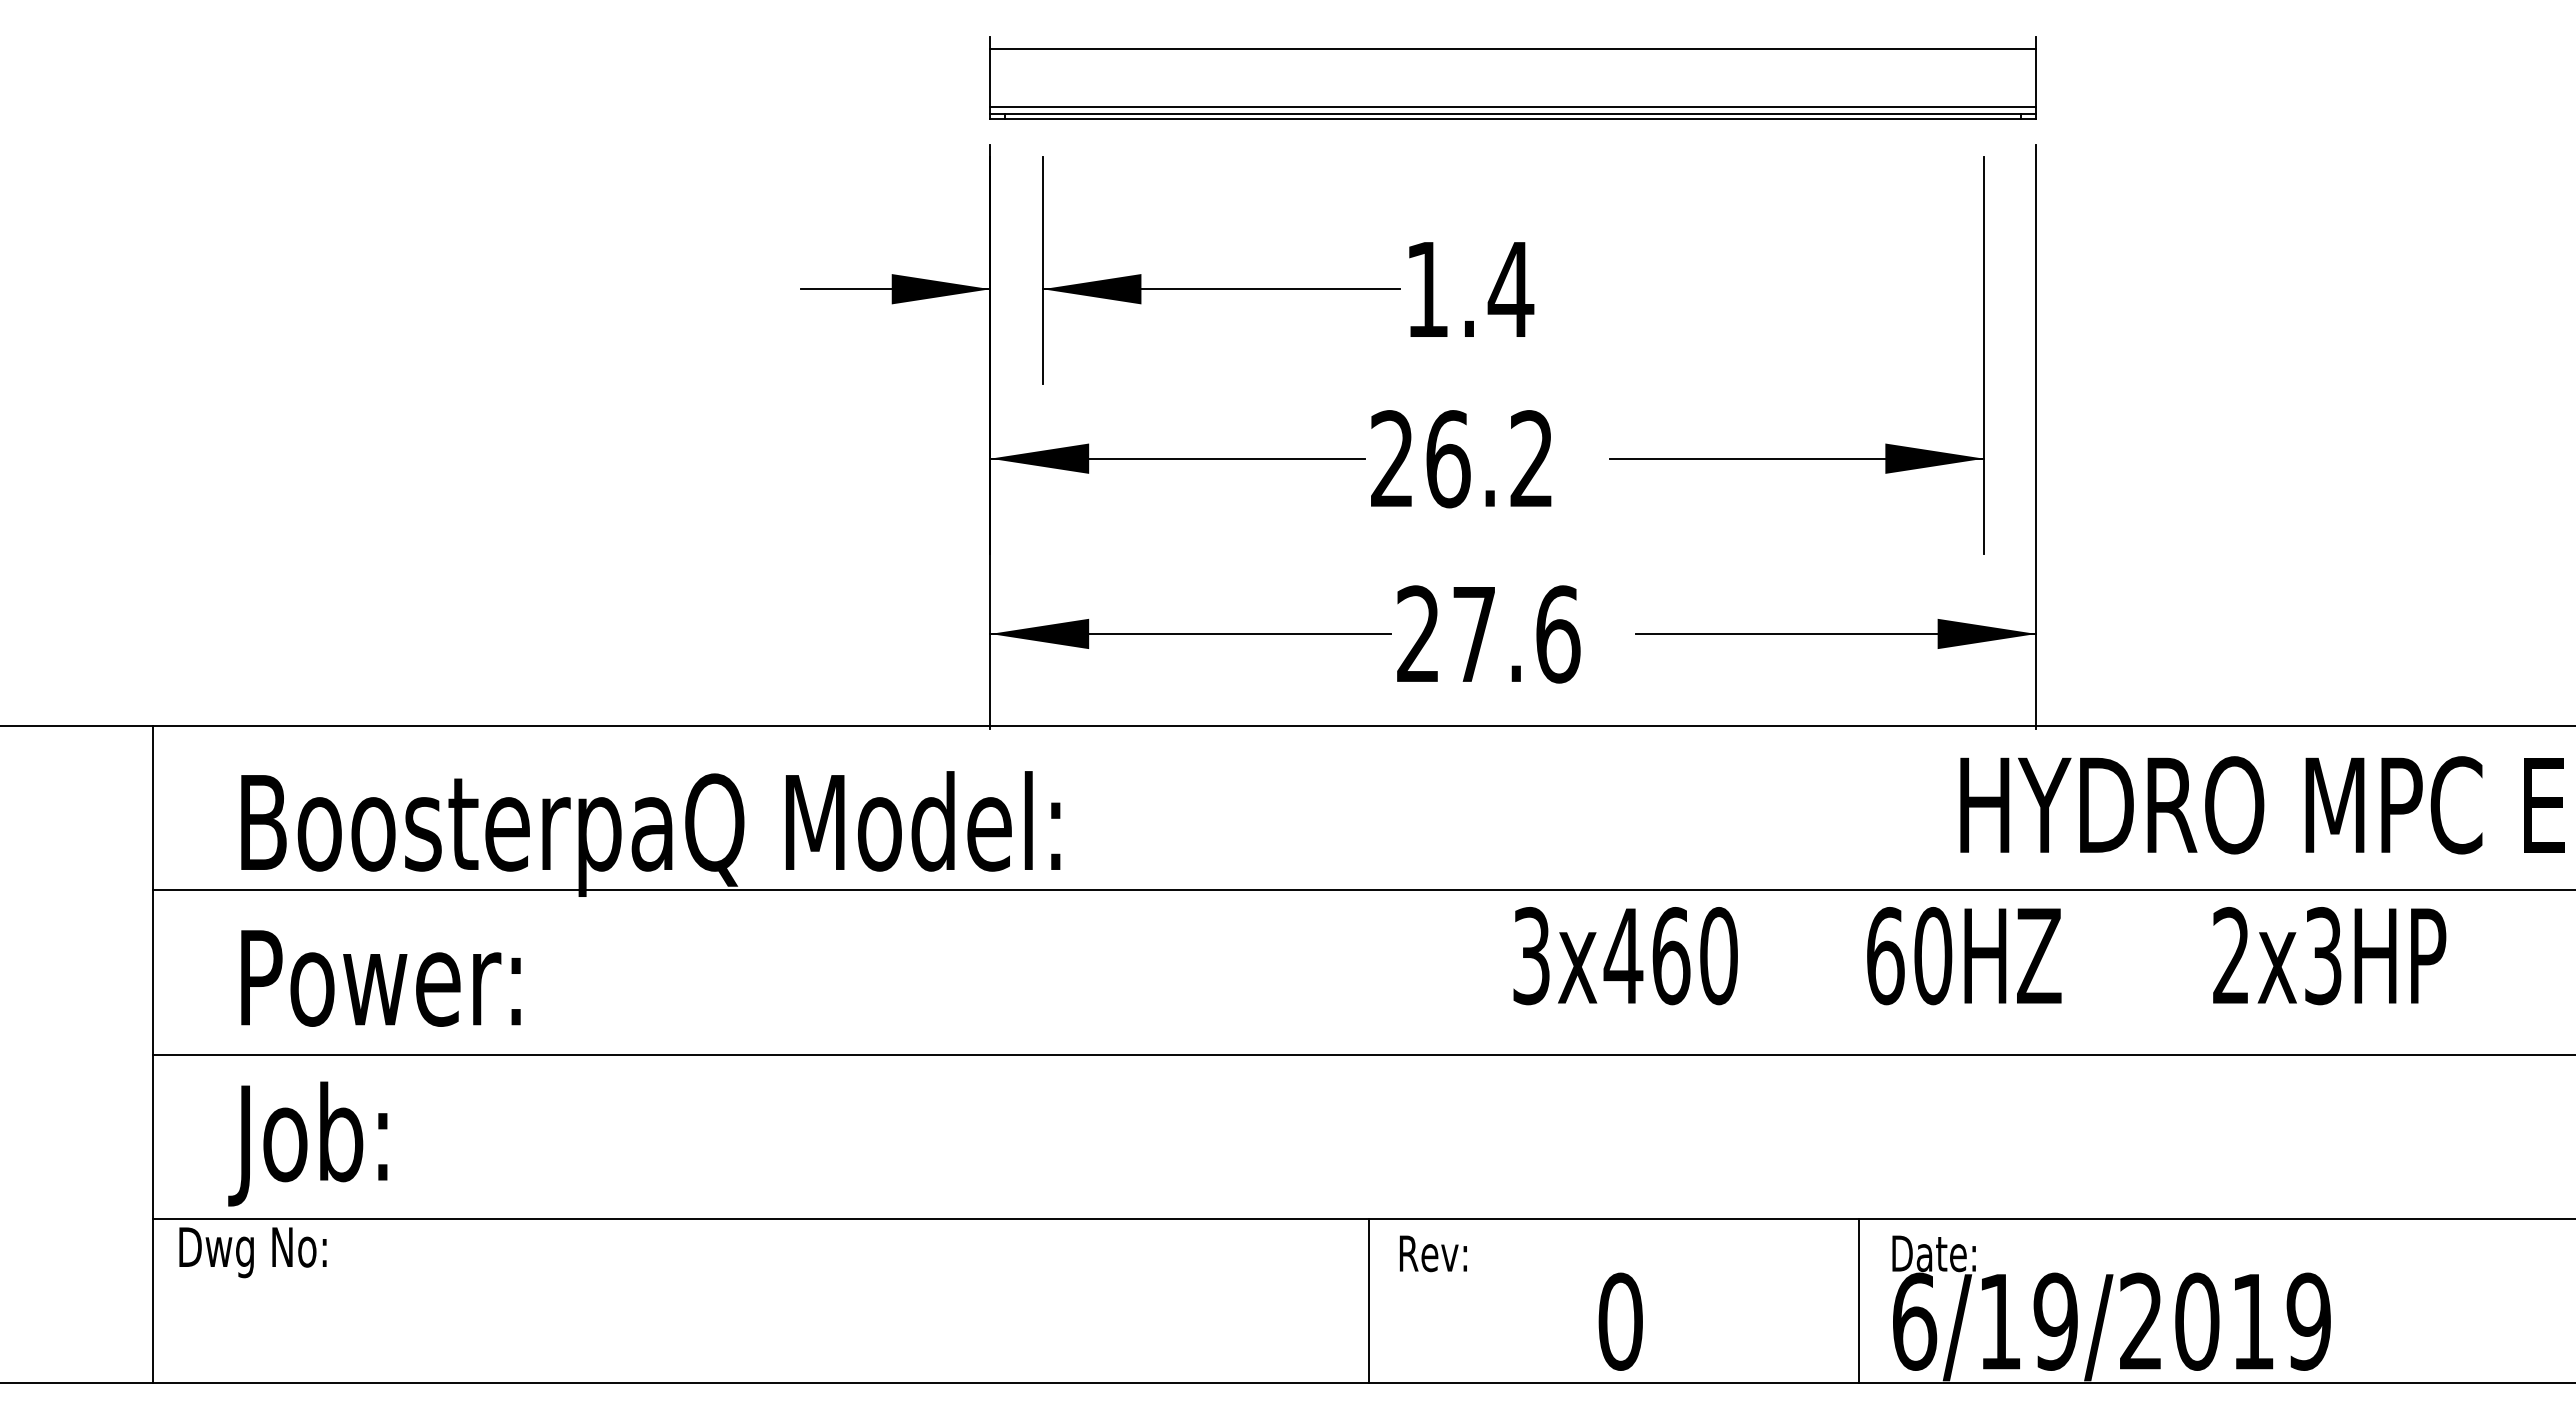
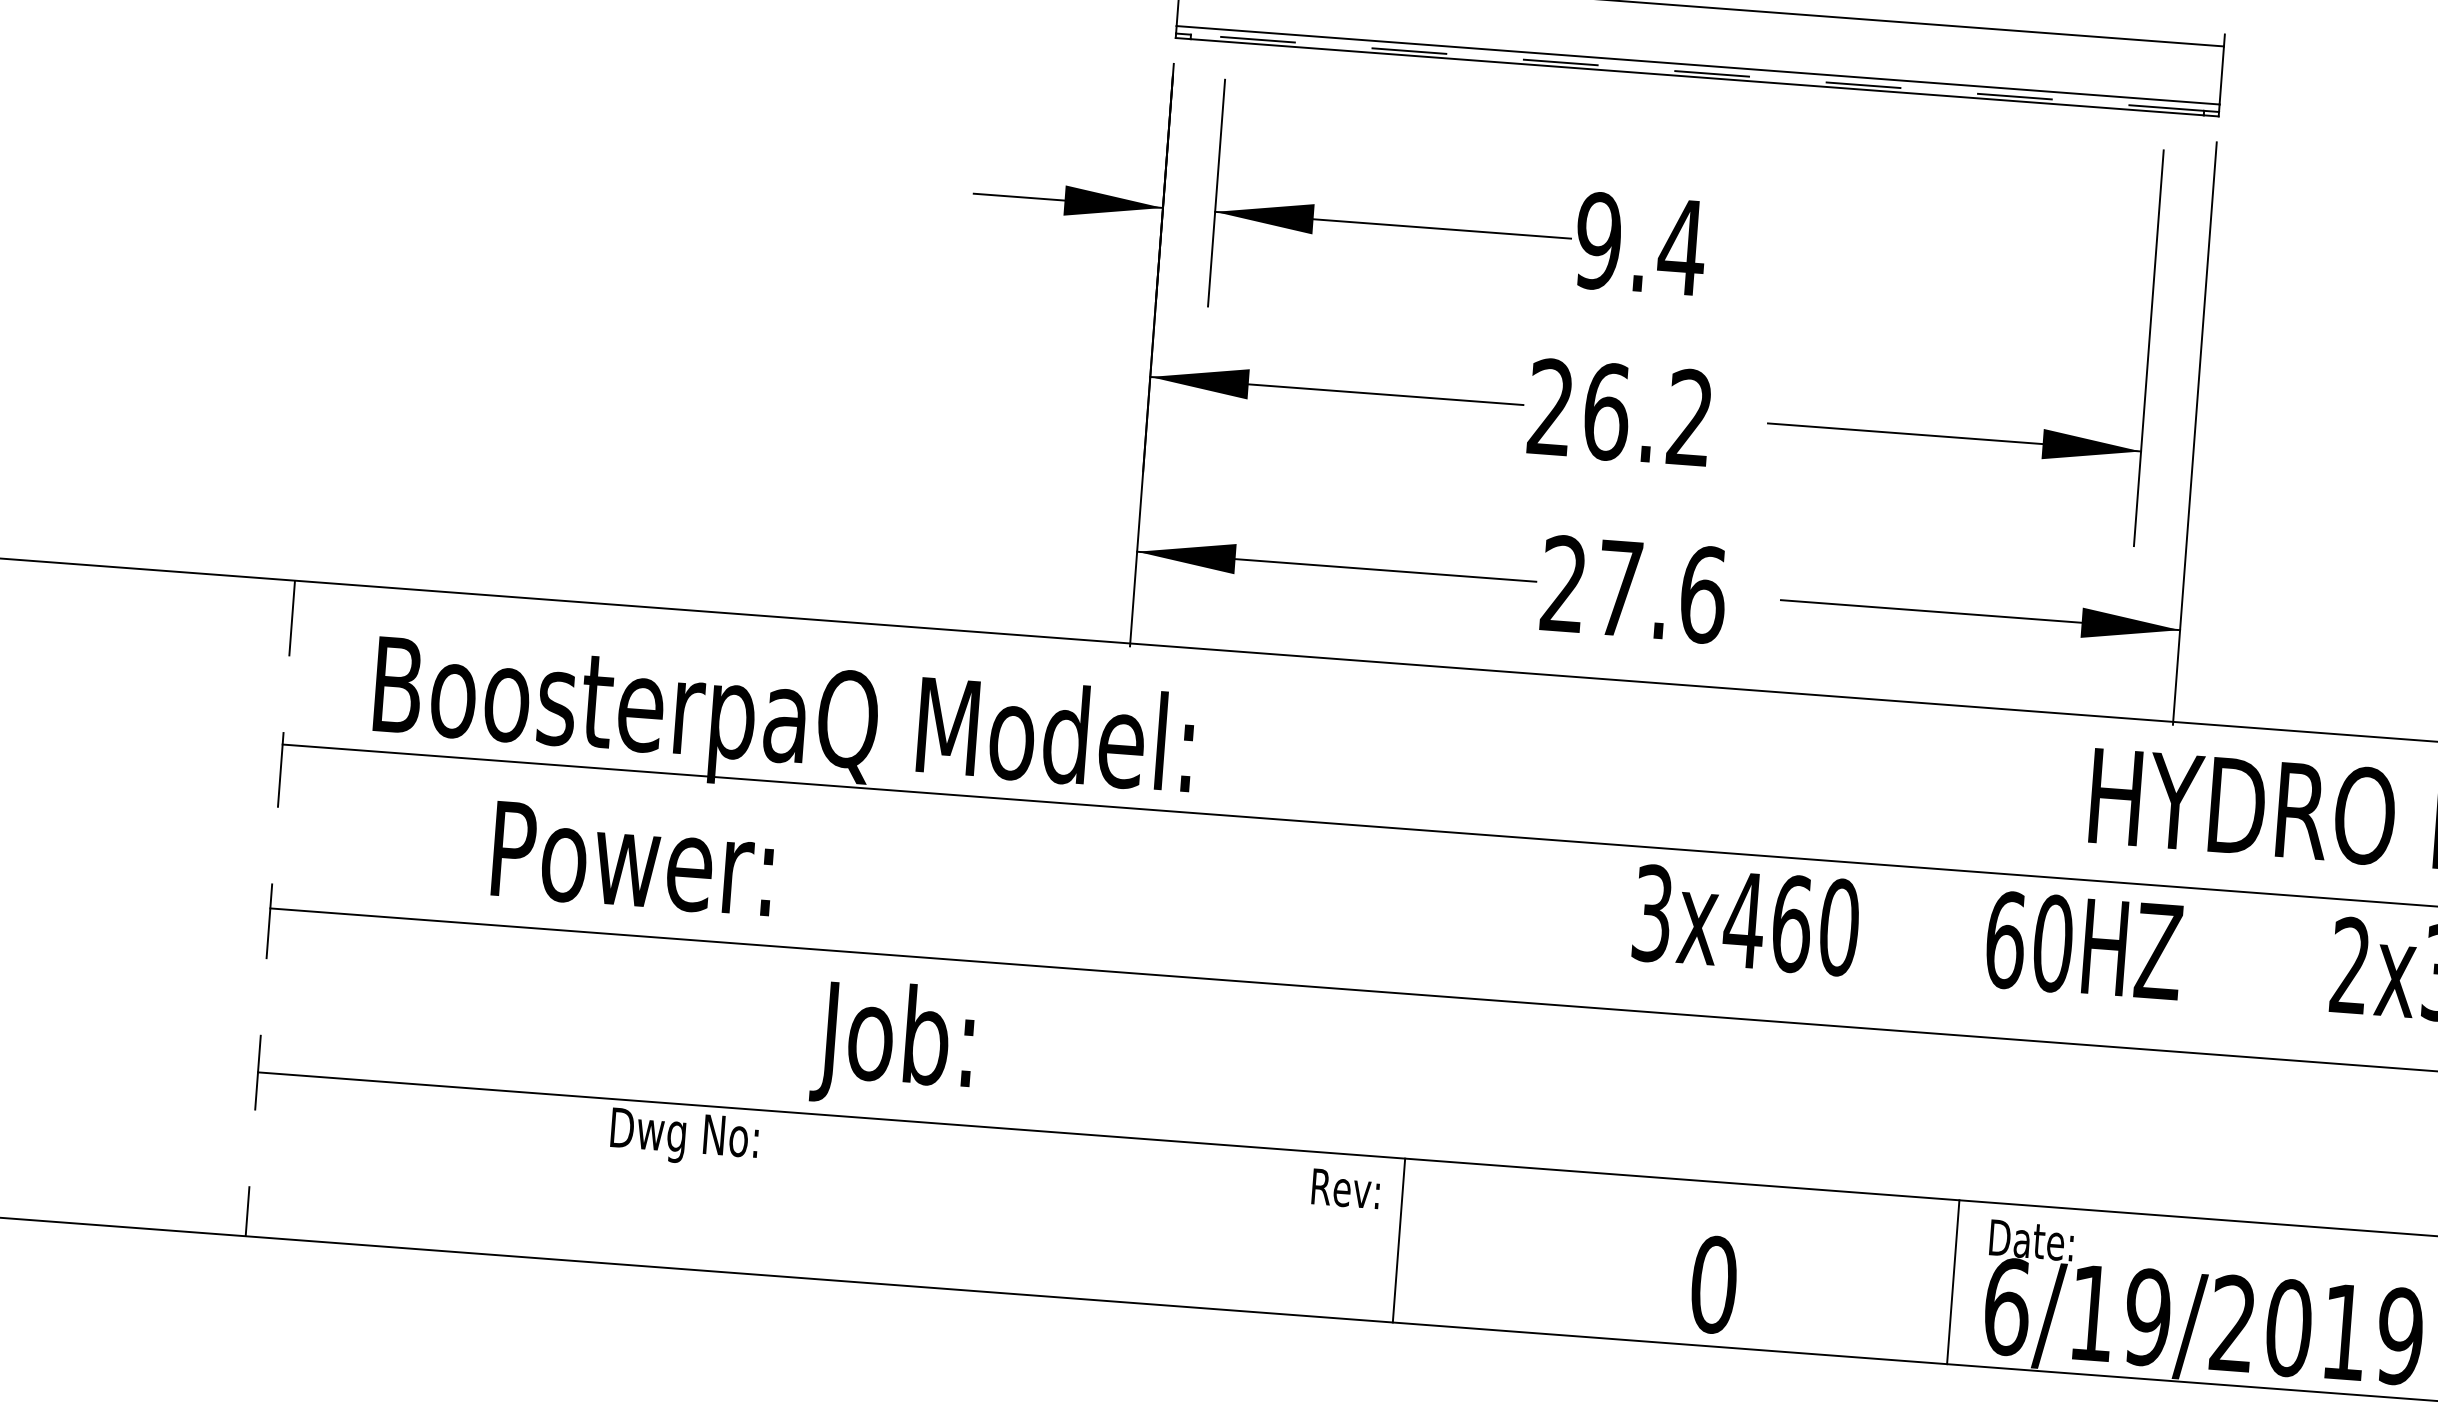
line: (1513, 114) -> (1697, 72), solid -> dashed
text: (1427, 289) -> (1598, 241), 1.4 -> 9.4
text: (380, 978) -> (632, 859), moved
line: (152, 1054) -> (270, 908), solid -> dashed
text: (307, 1143) -> (892, 1044), moved
text: (252, 1252) -> (683, 1137), moved
text: (1433, 1253) -> (1346, 1188), moved
line: (1369, 1301) -> (1399, 1240), moved

